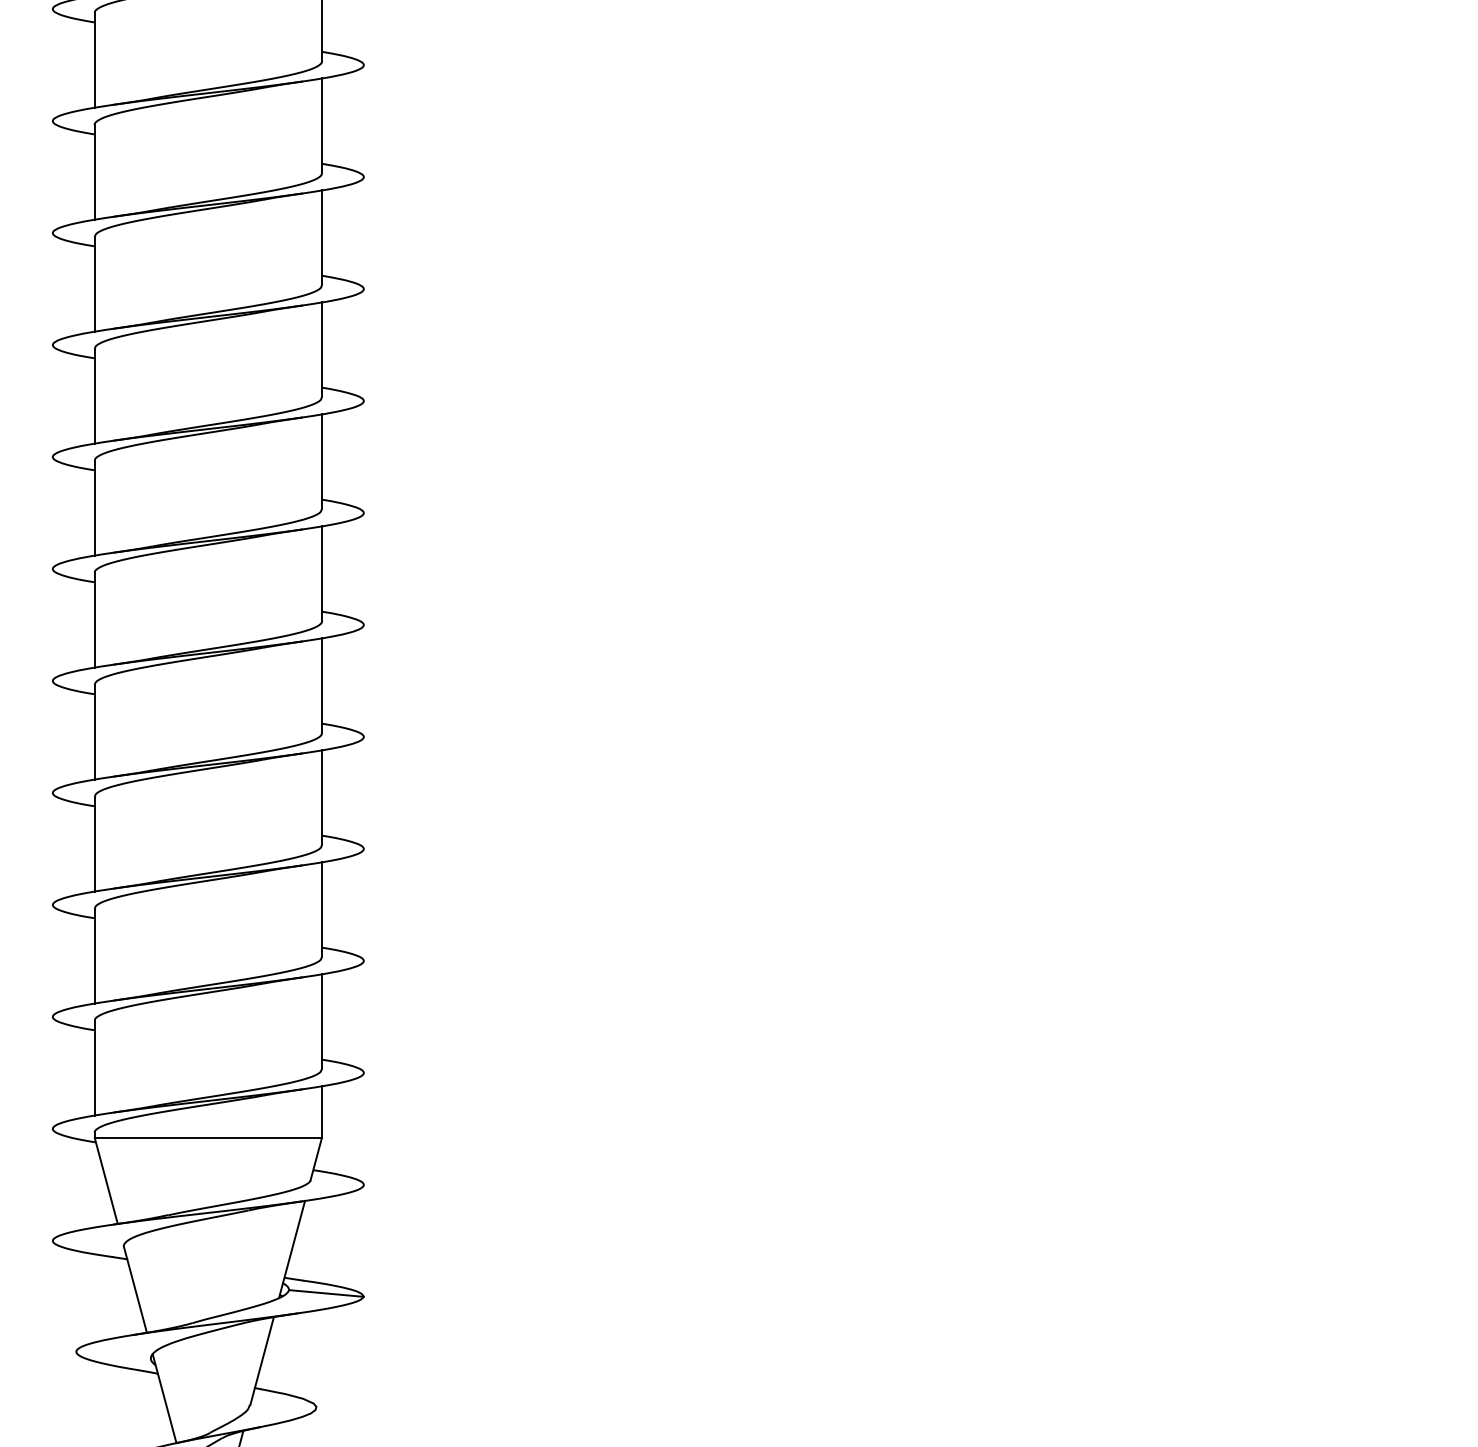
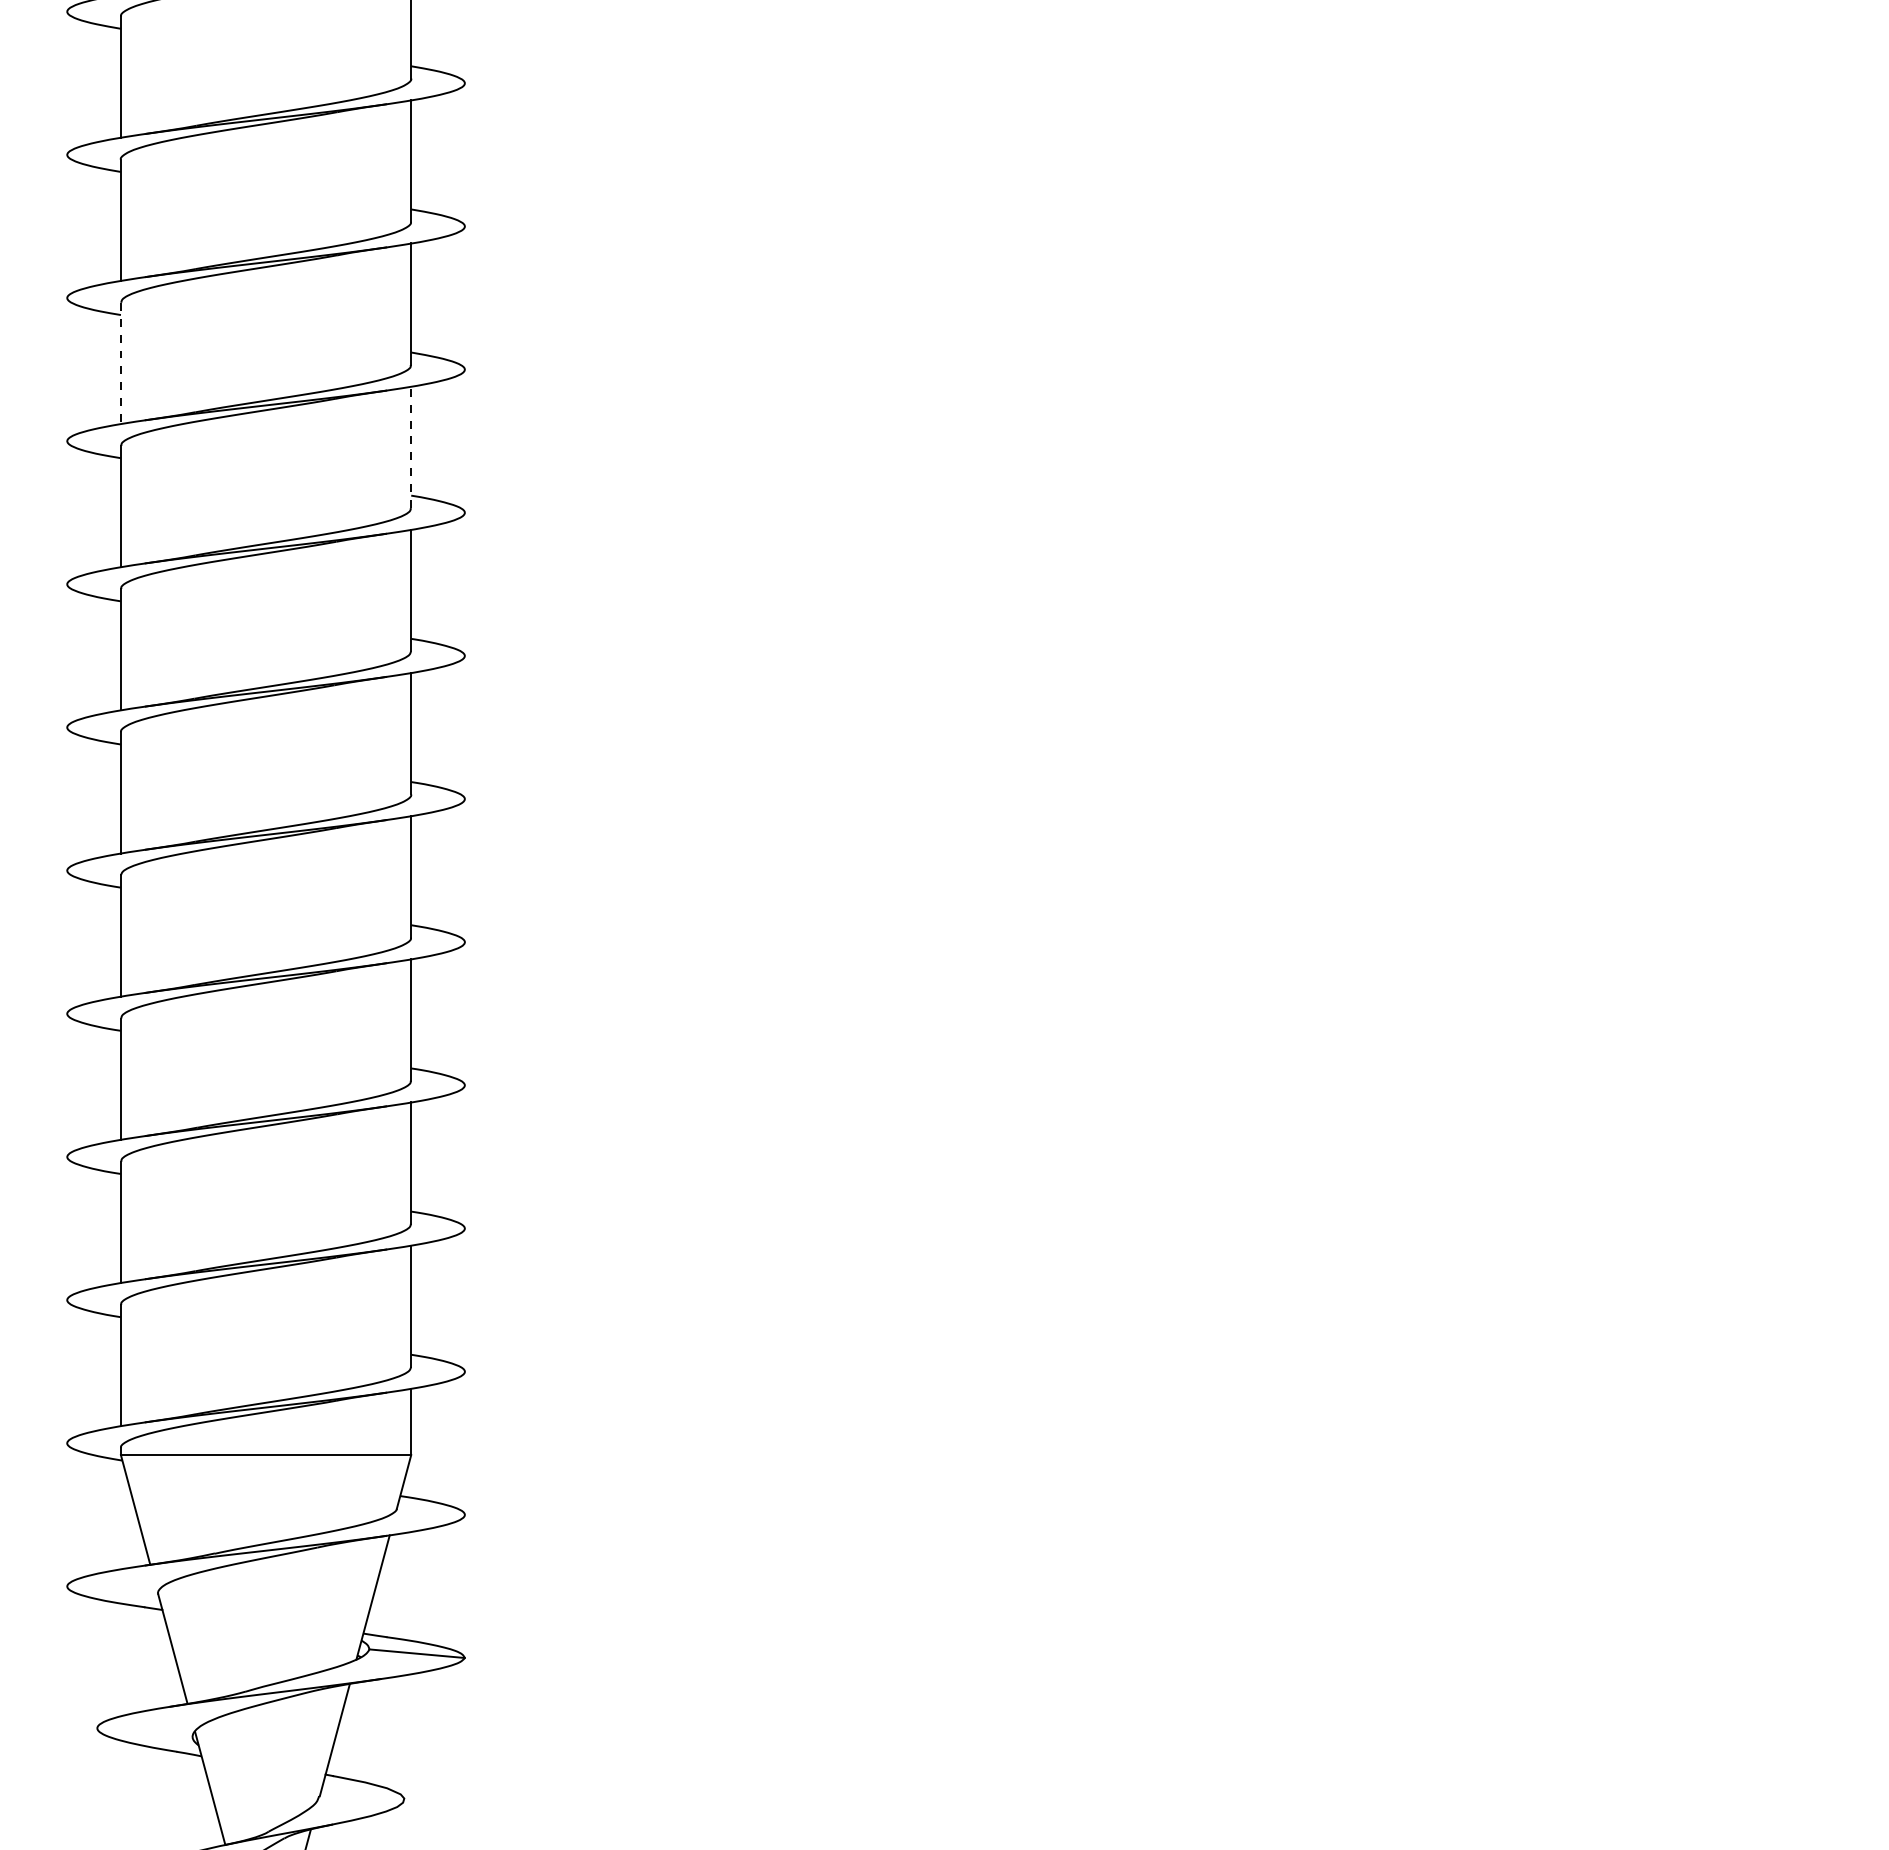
line: (94, 284) -> (120, 363), solid -> dashed
line: (322, 349) -> (411, 447), solid -> dashed

